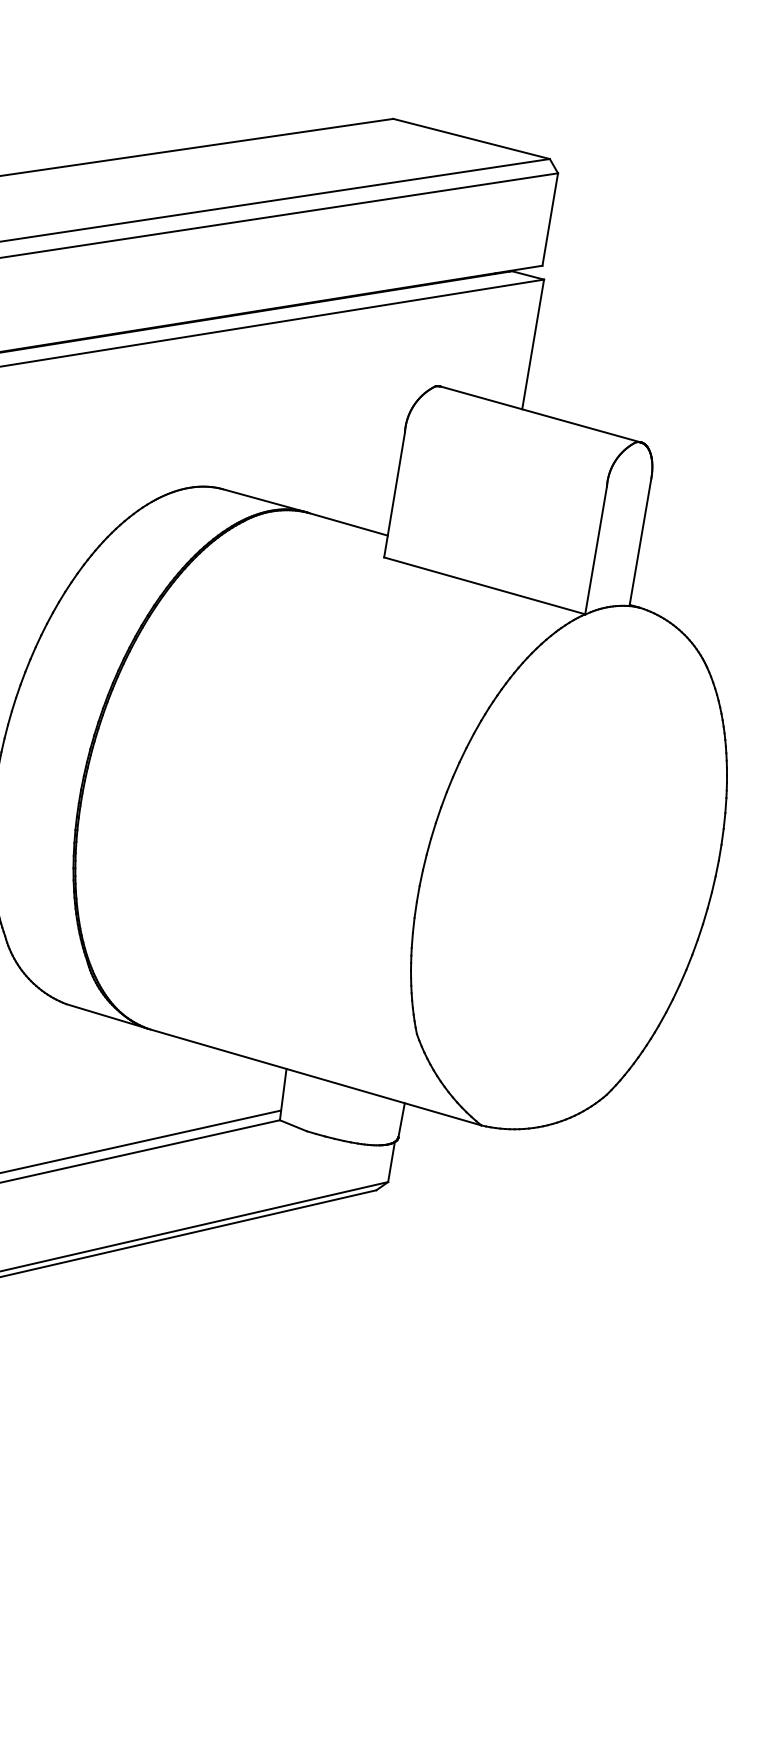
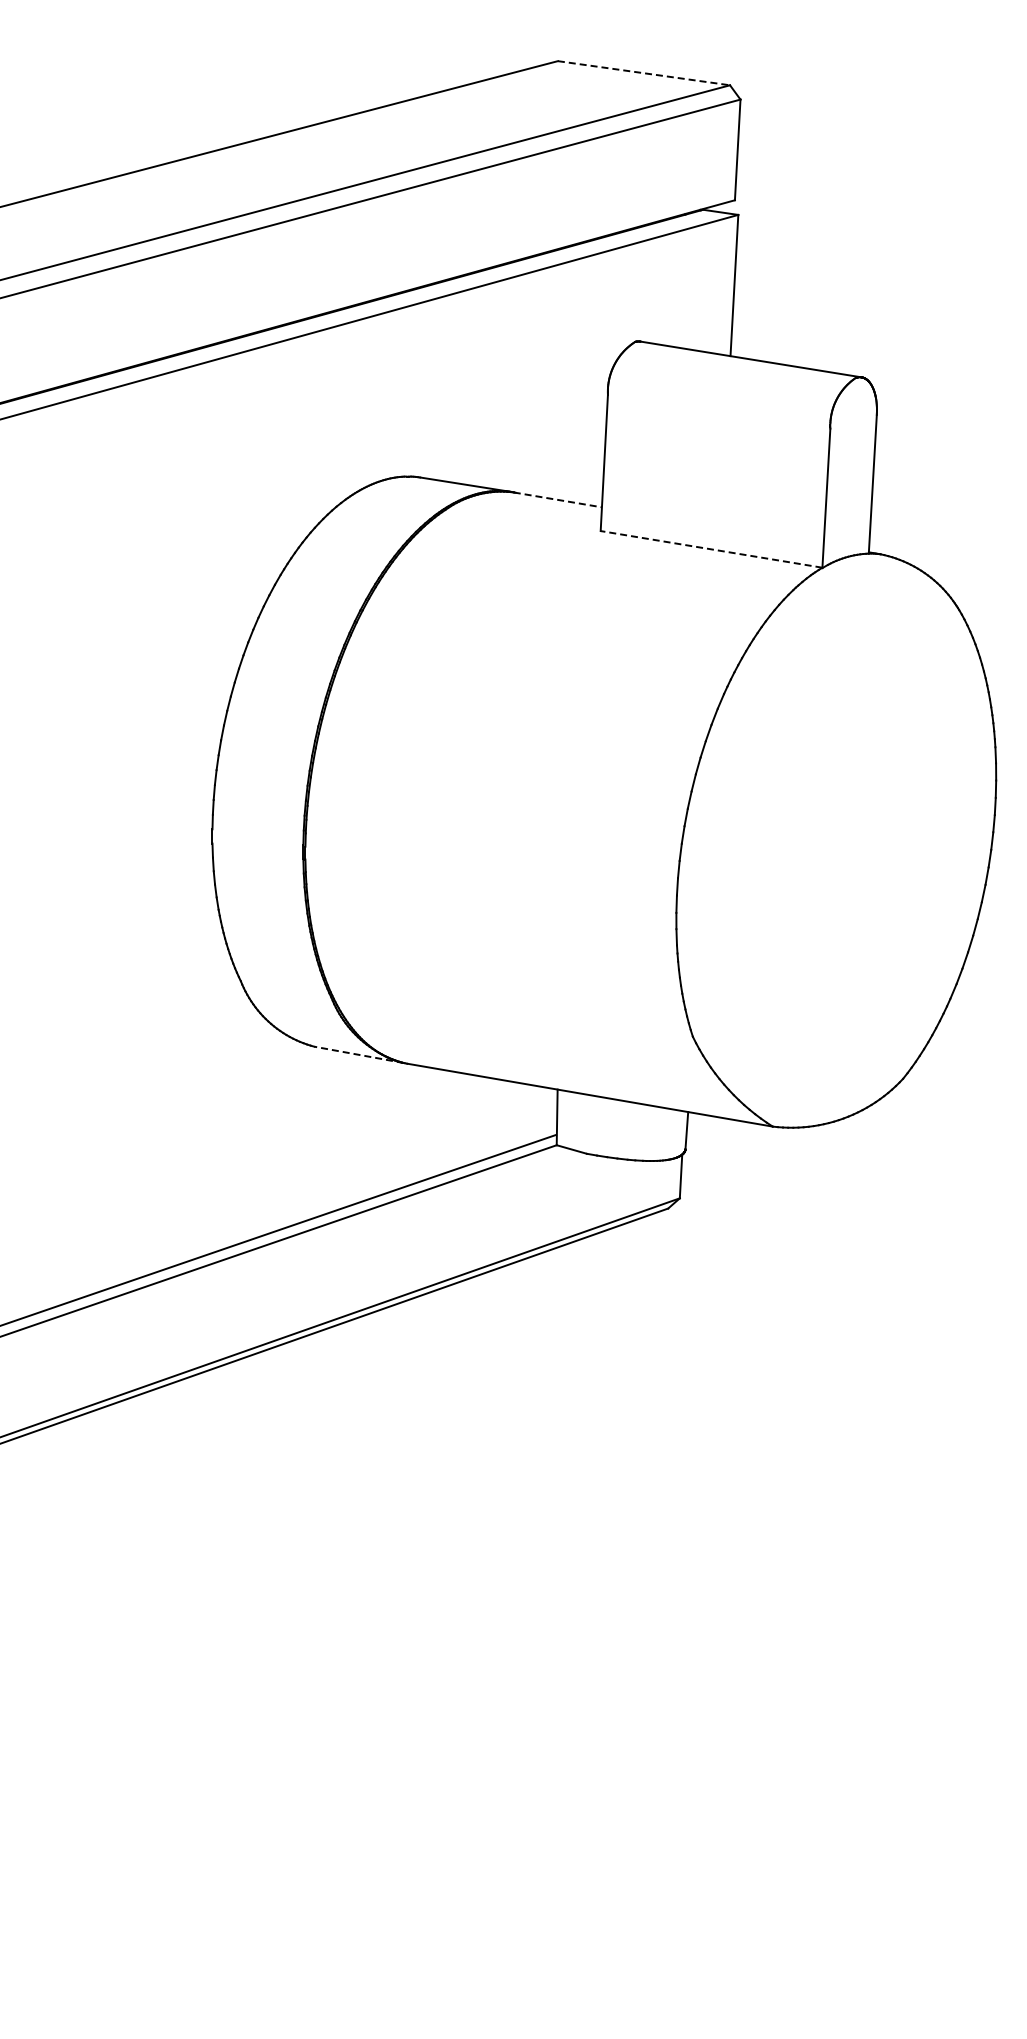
line: (471, 139) -> (643, 73), solid -> dashed
line: (347, 523) -> (557, 499), solid -> dashed
line: (484, 585) -> (711, 549), solid -> dashed
line: (106, 1015) -> (358, 1054), solid -> dashed

